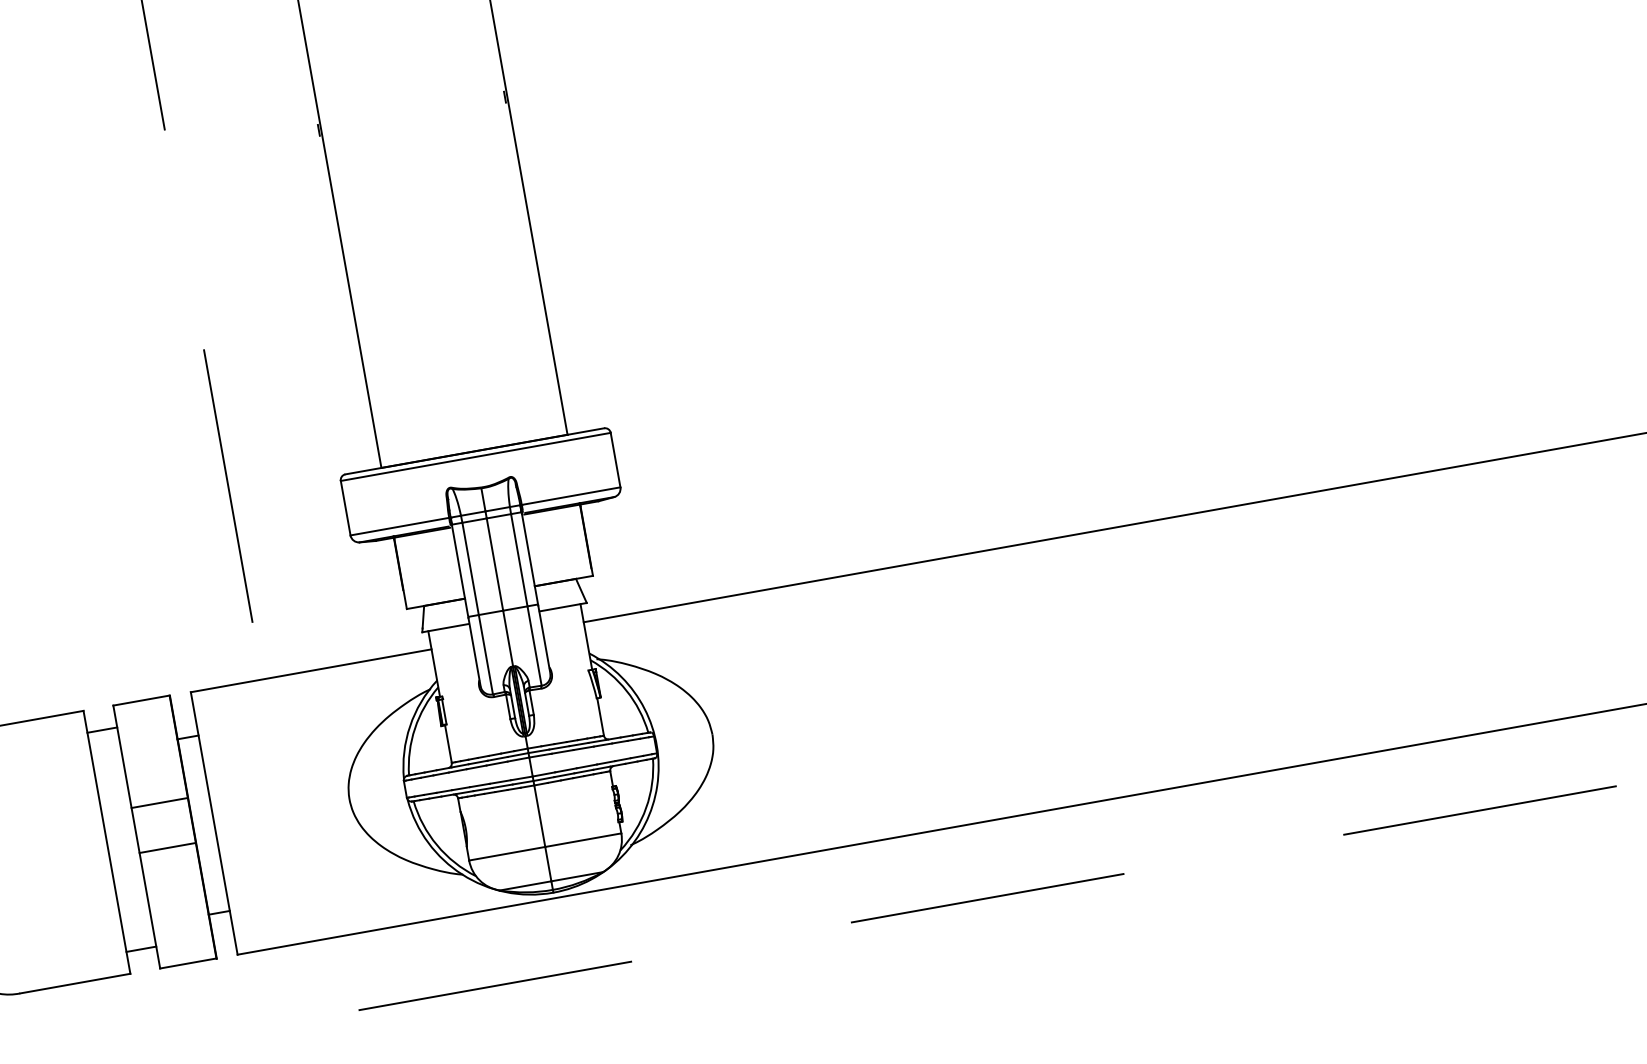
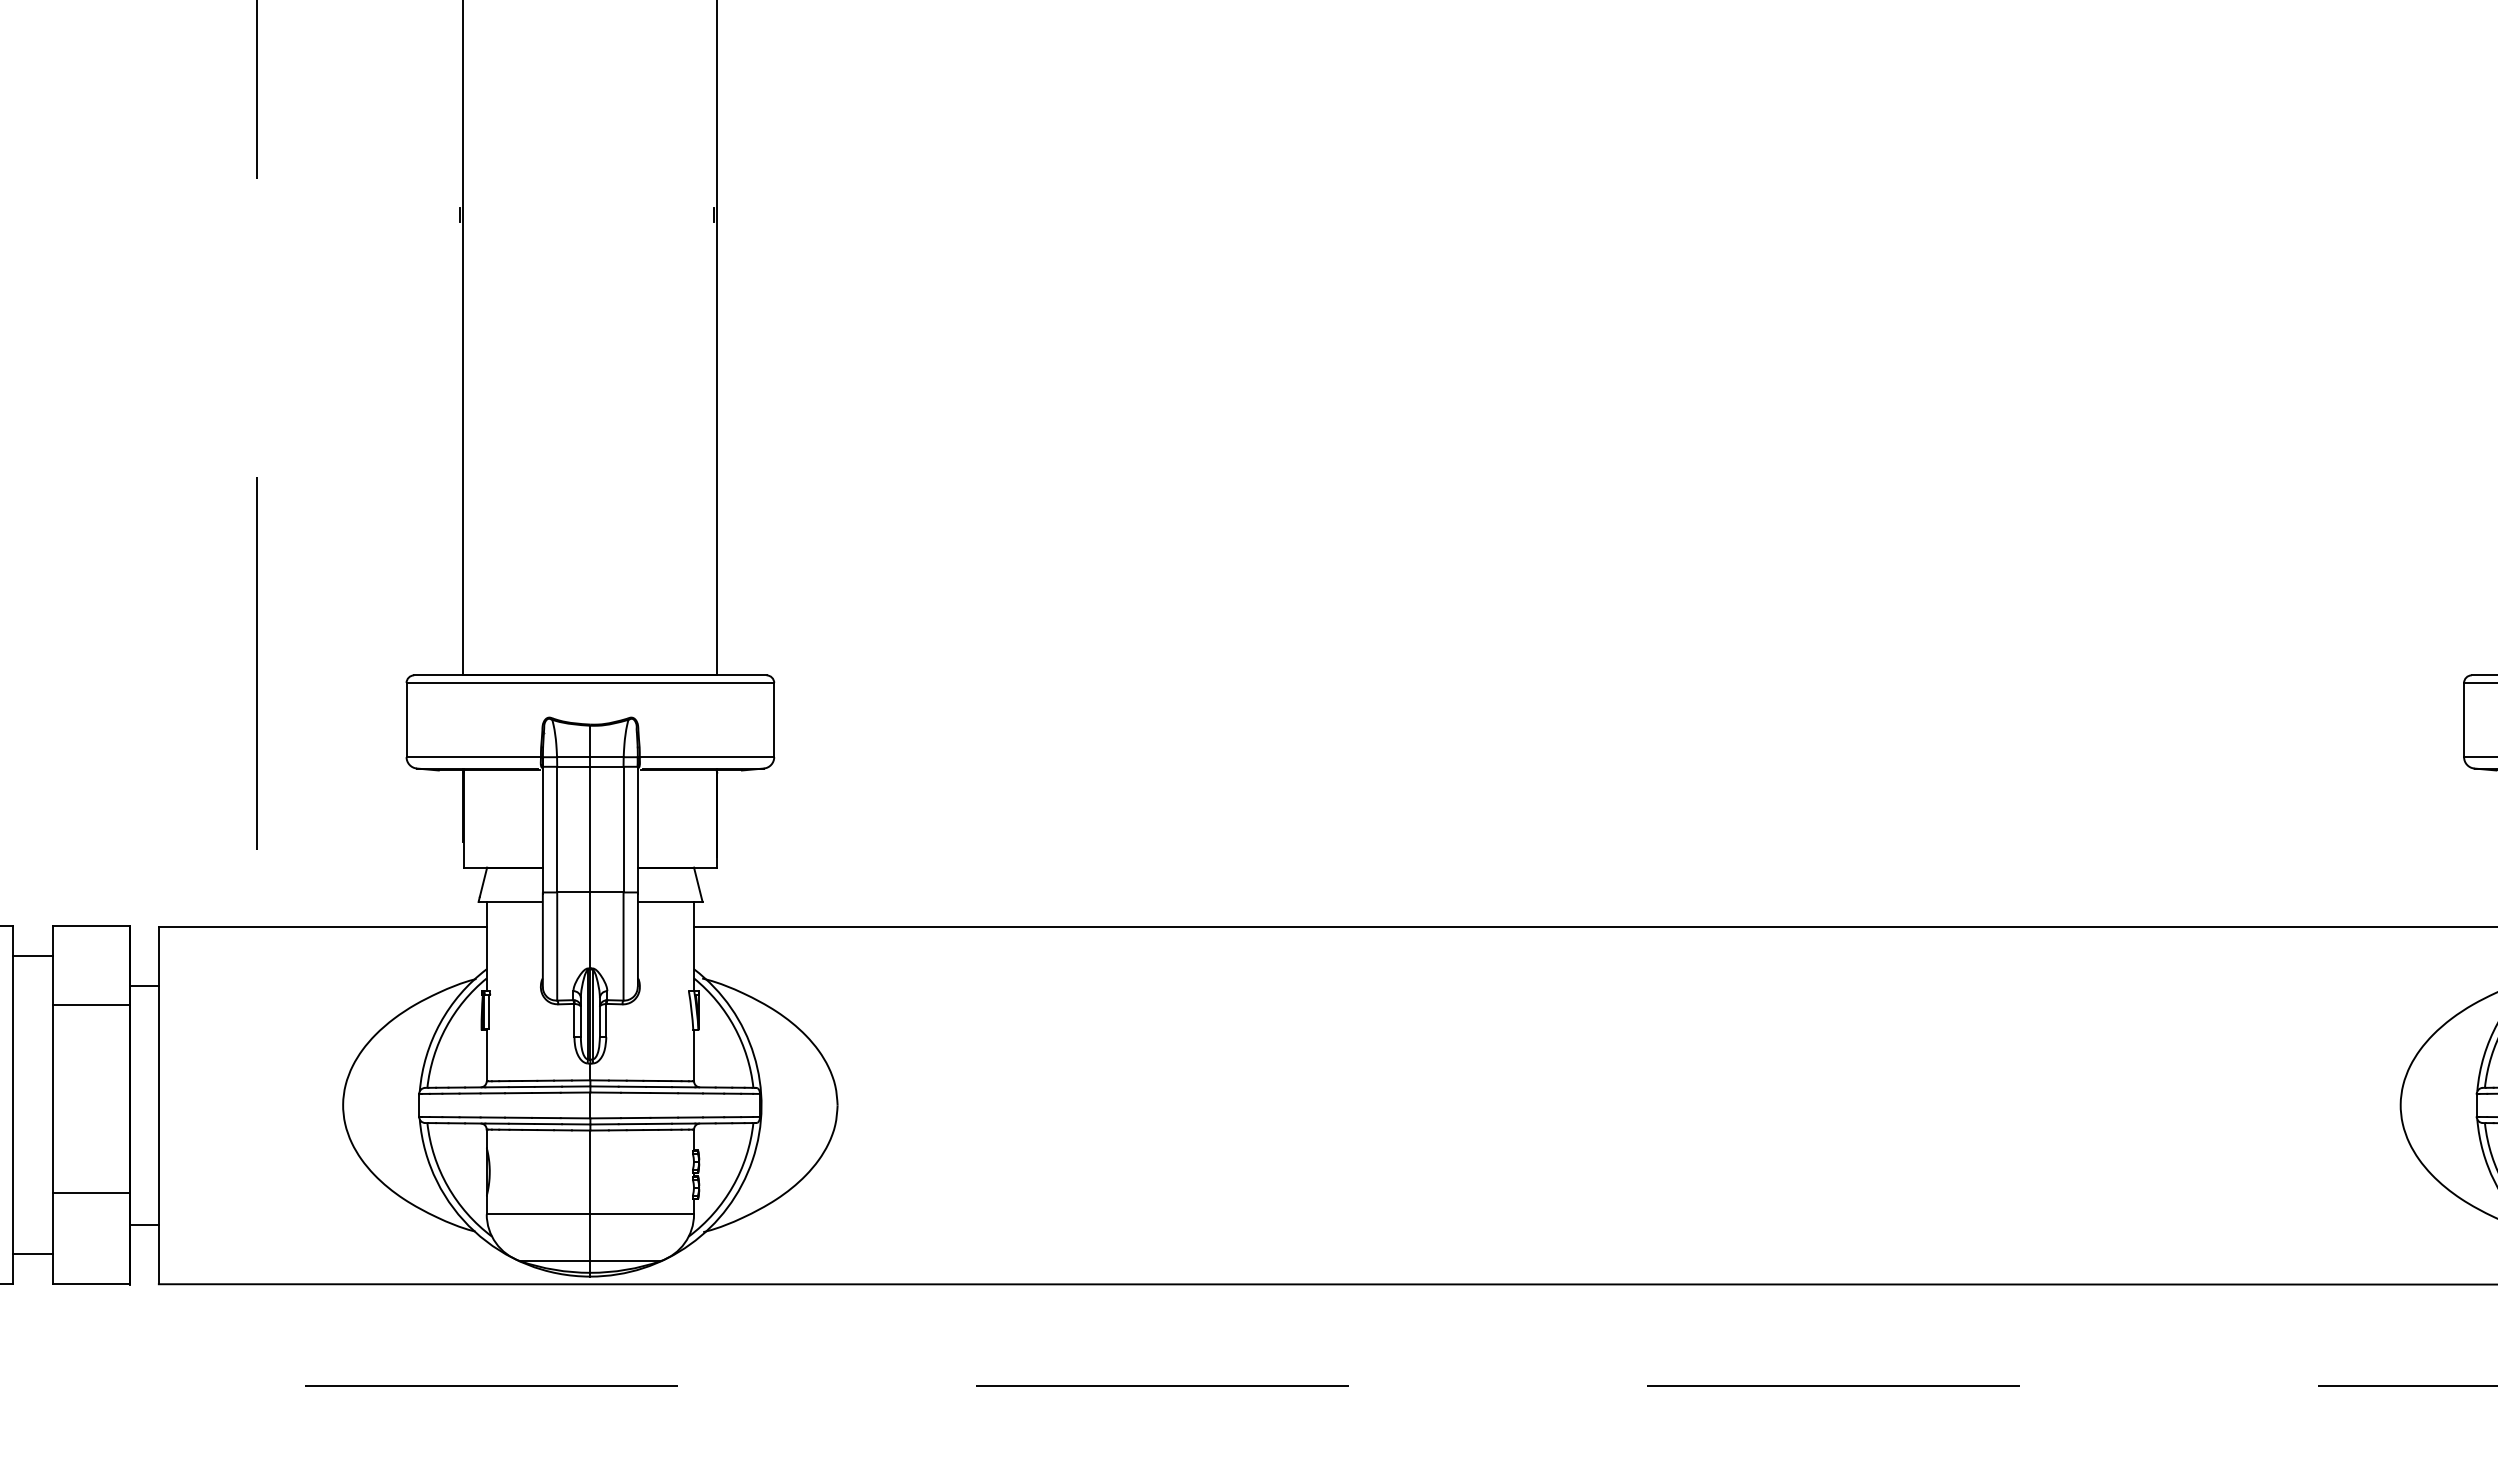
line: (159, 802) -> (91, 1004), moved
line: (167, 847) -> (91, 1192), moved

